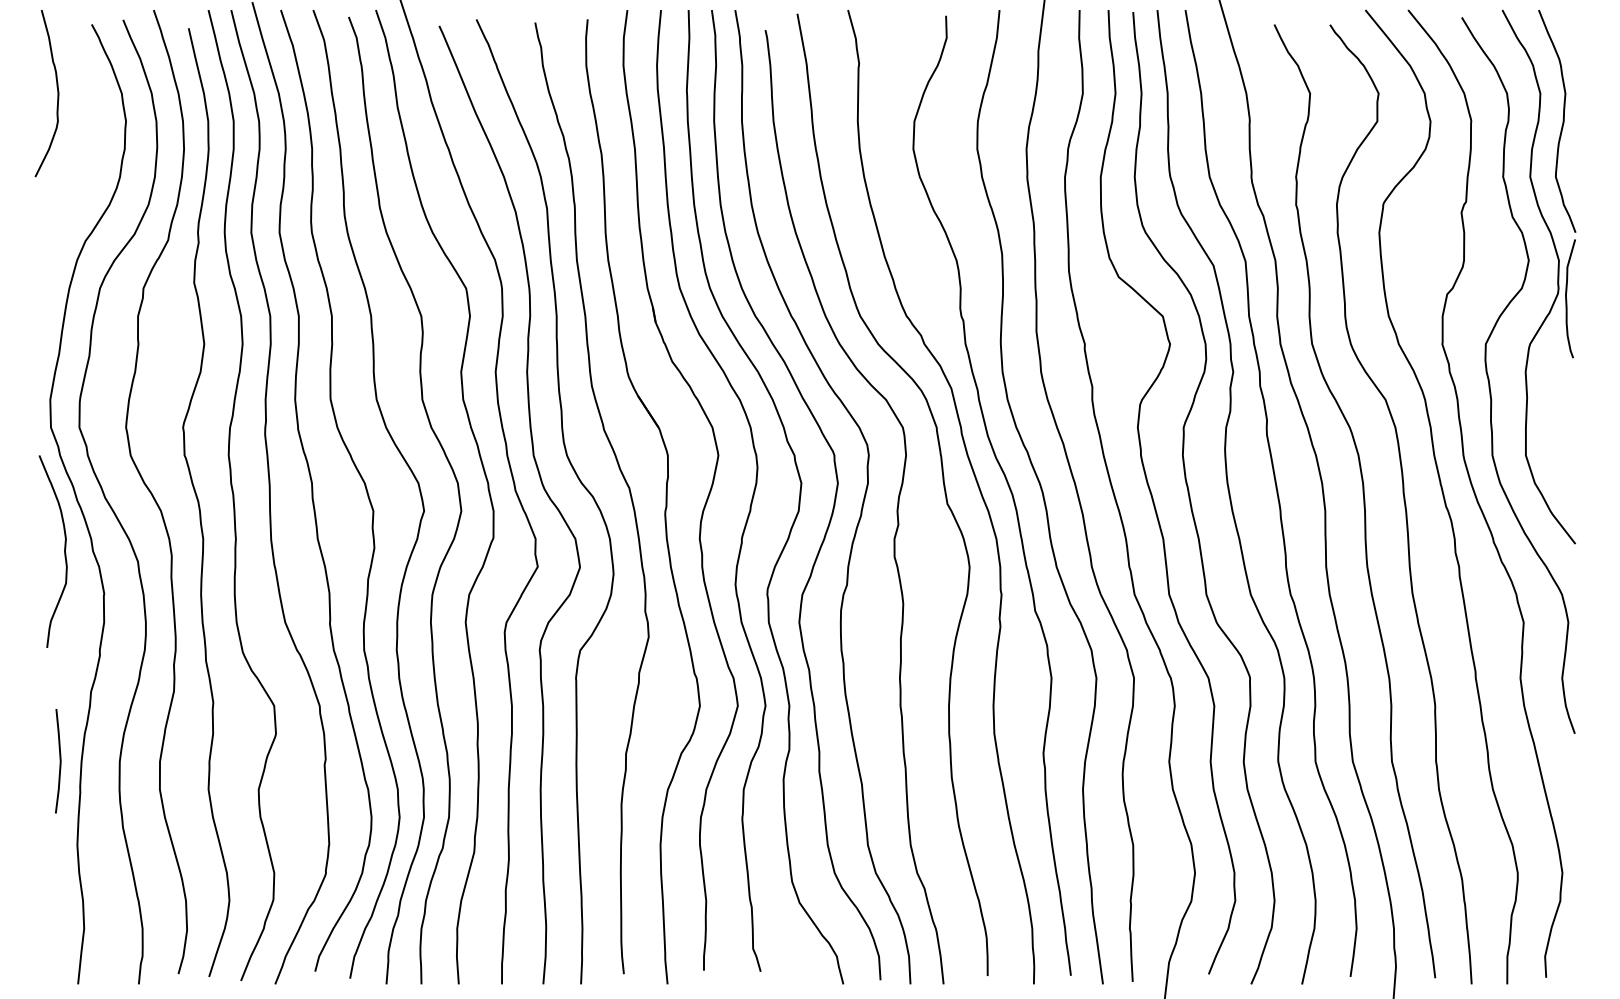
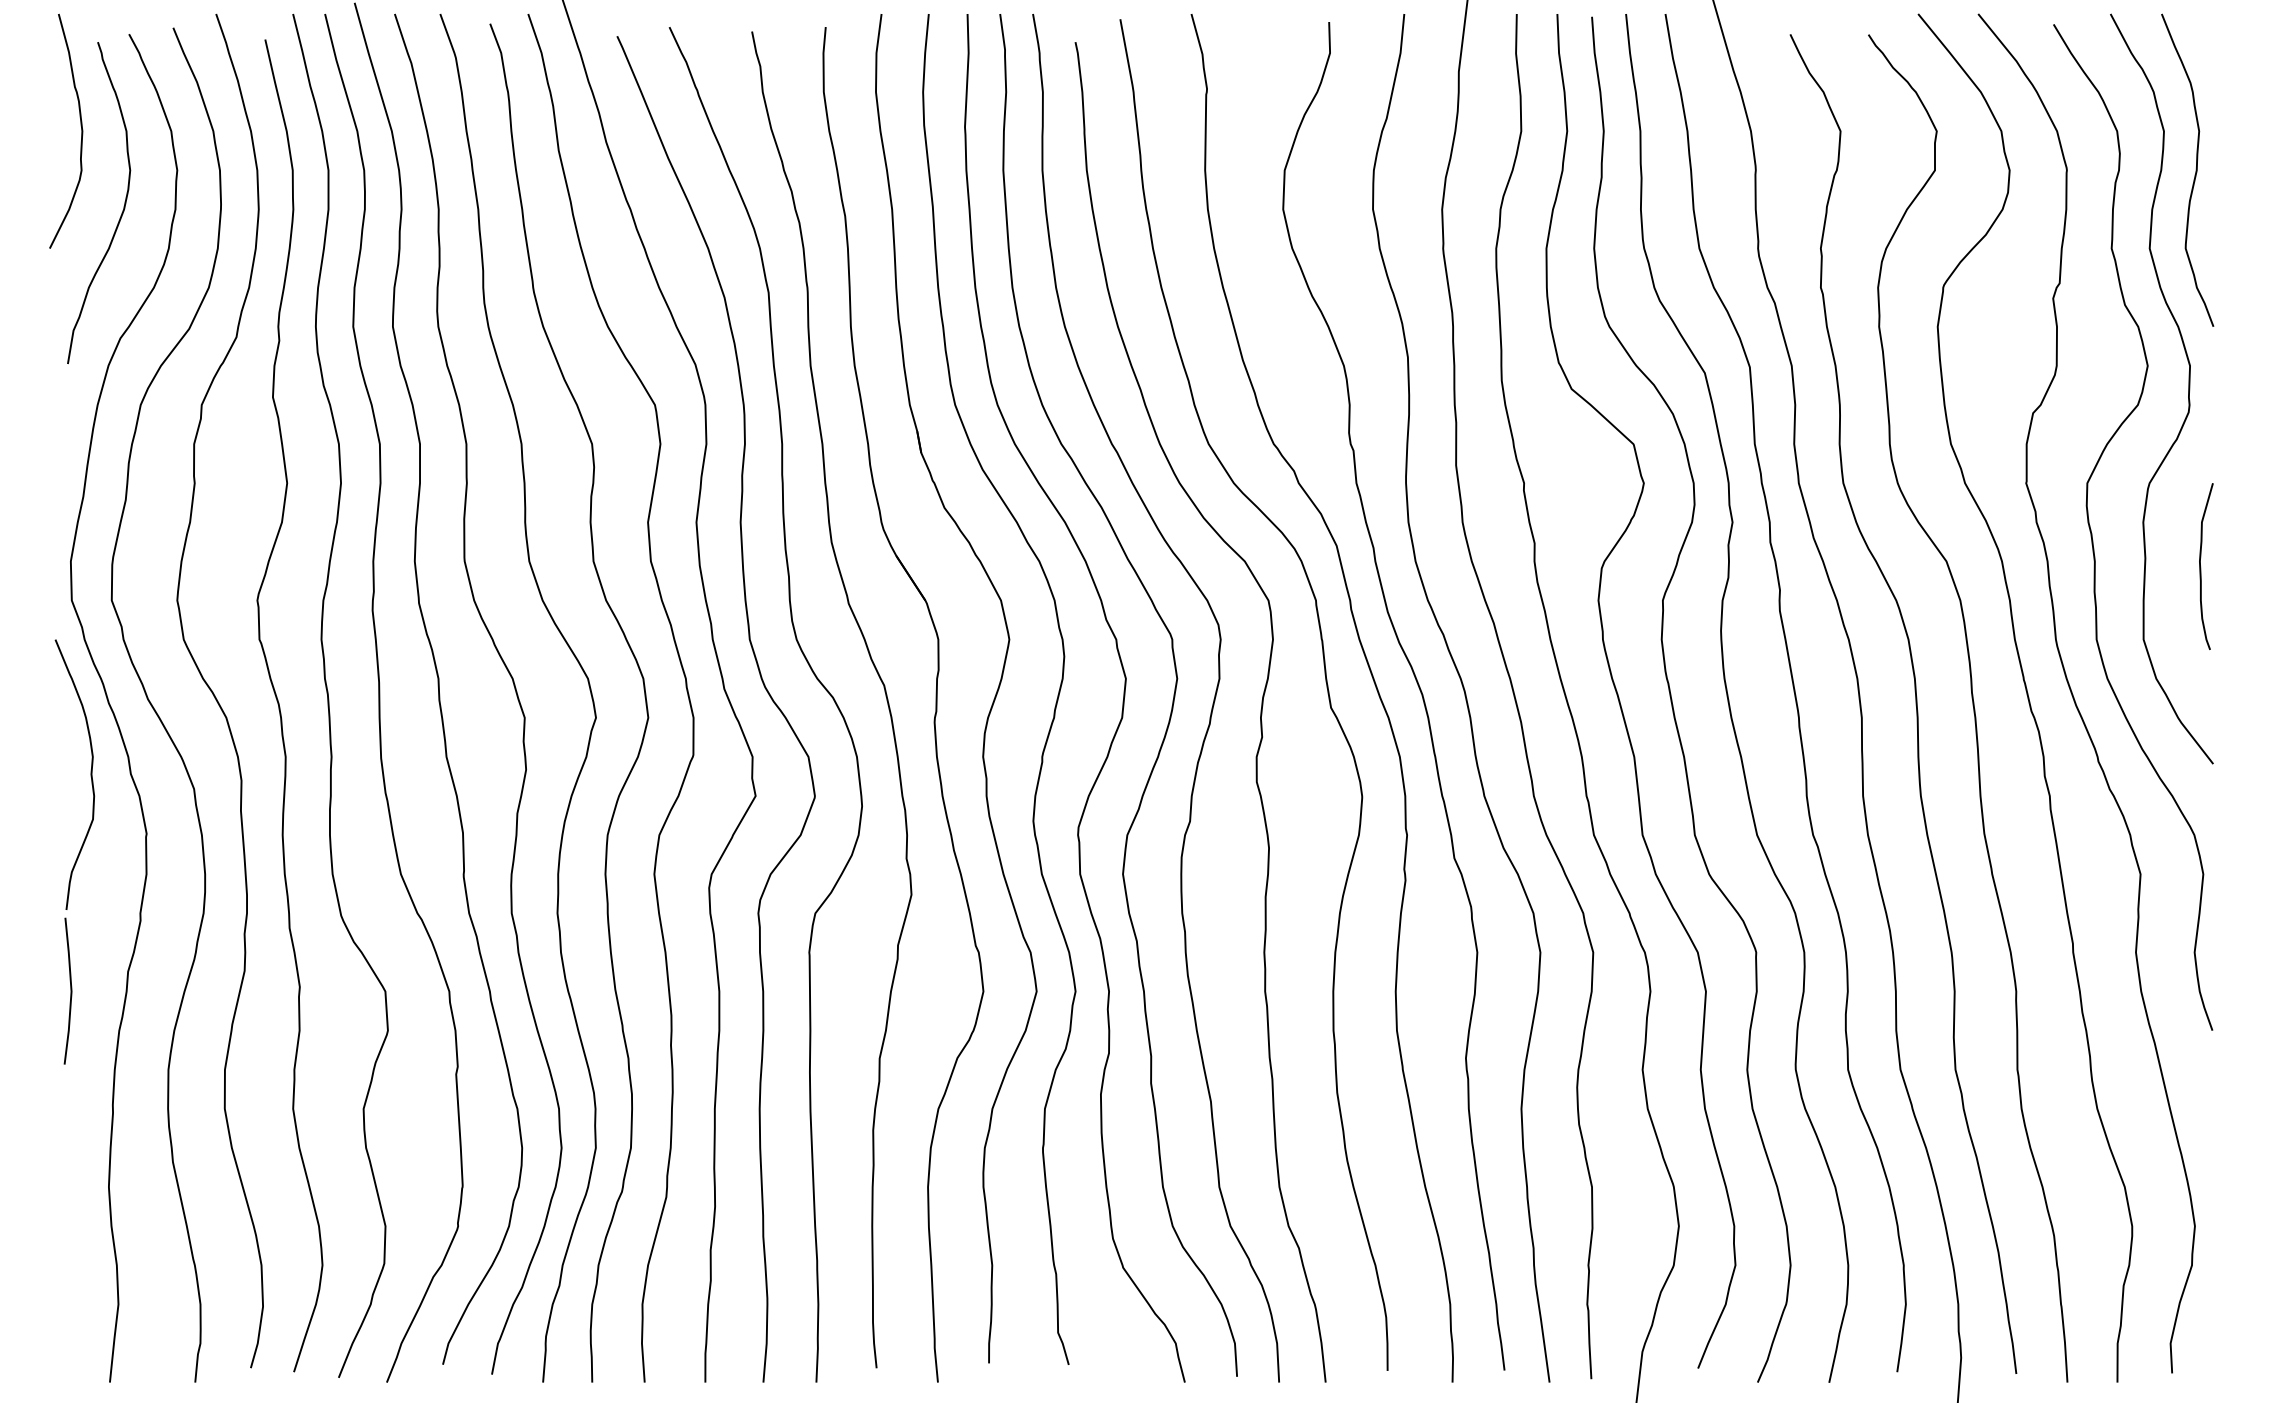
curve: (86, 151) -> (121, 212), added
curve: (1567, 299) -> (2201, 567), moved
line: (60, 760) -> (70, 990), moved

